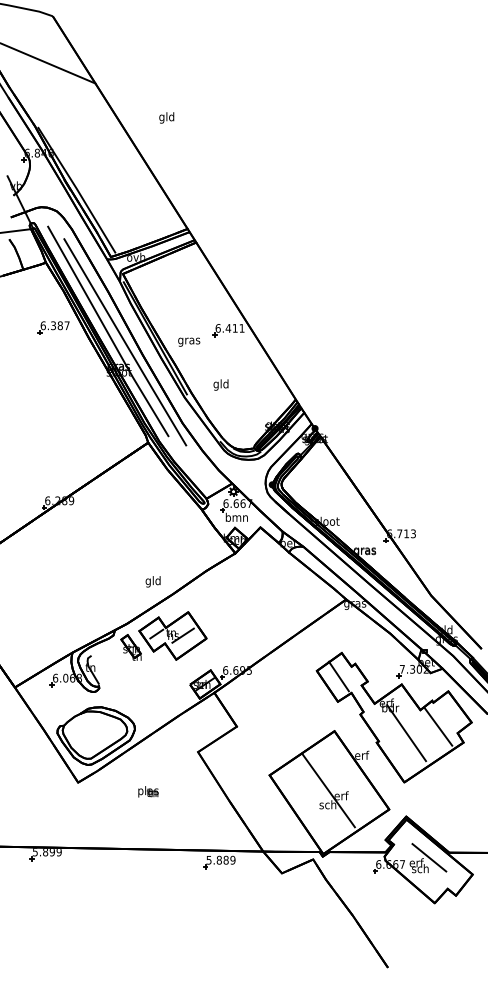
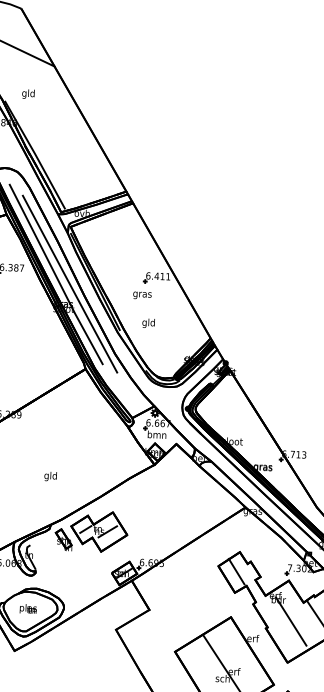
text: (166, 117) -> (28, 93), moved
text: (189, 341) -> (142, 295), moved
text: (152, 581) -> (50, 476), moved
text: (148, 791) -> (28, 608), moved

